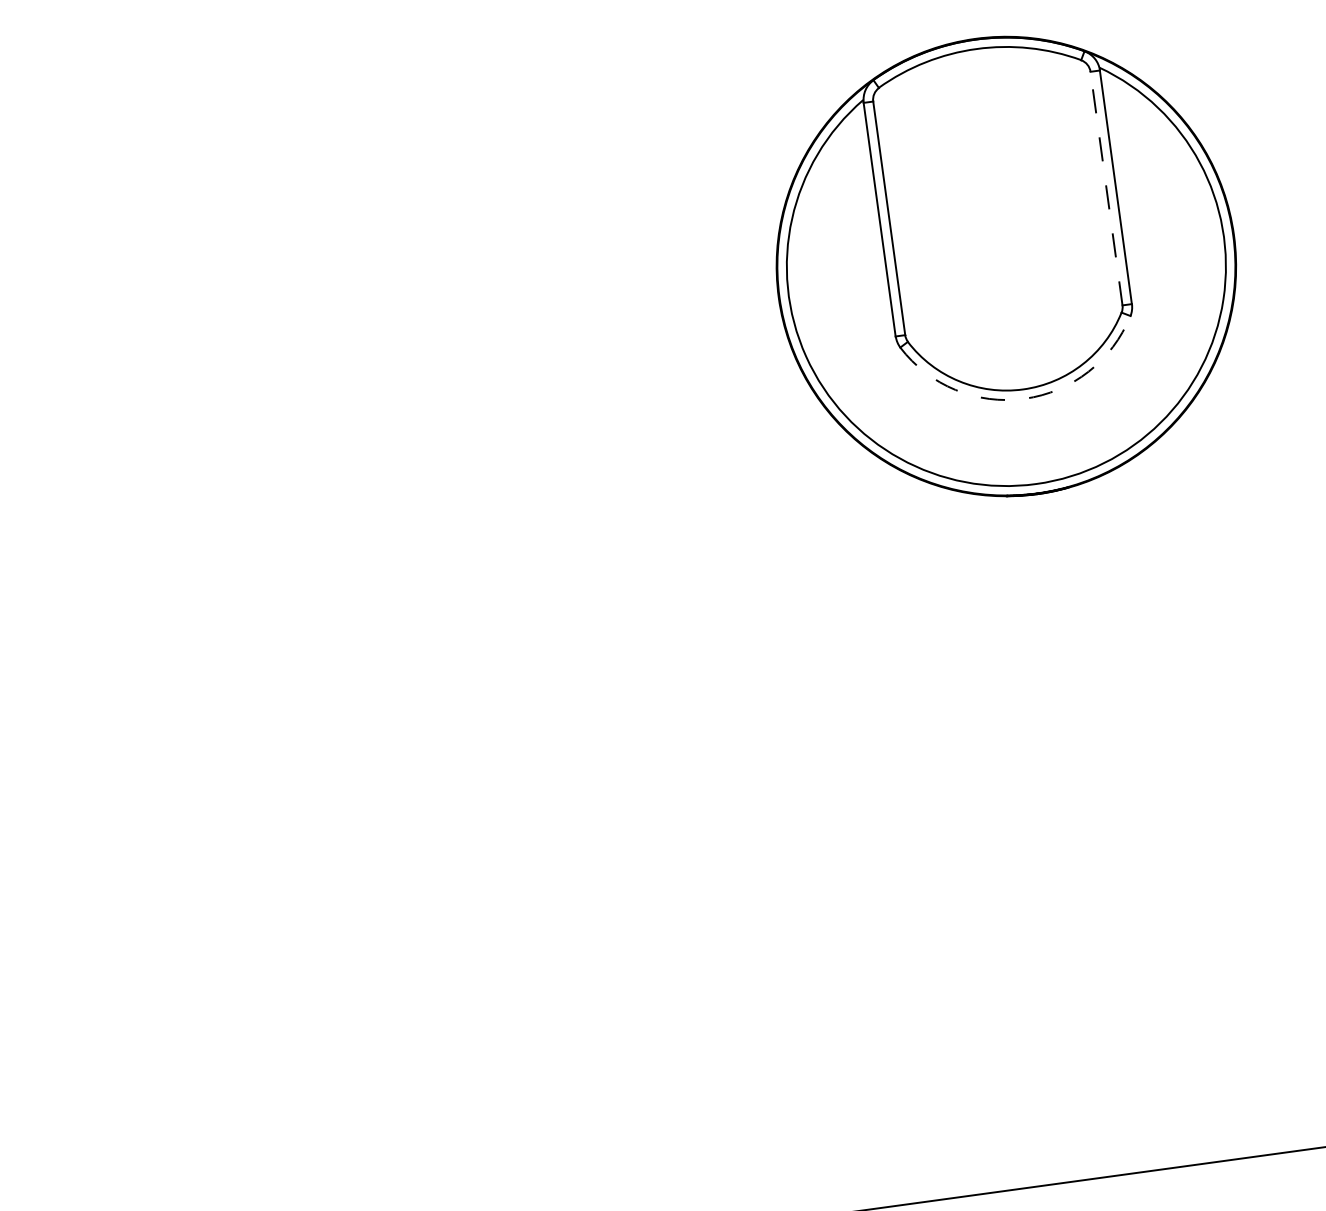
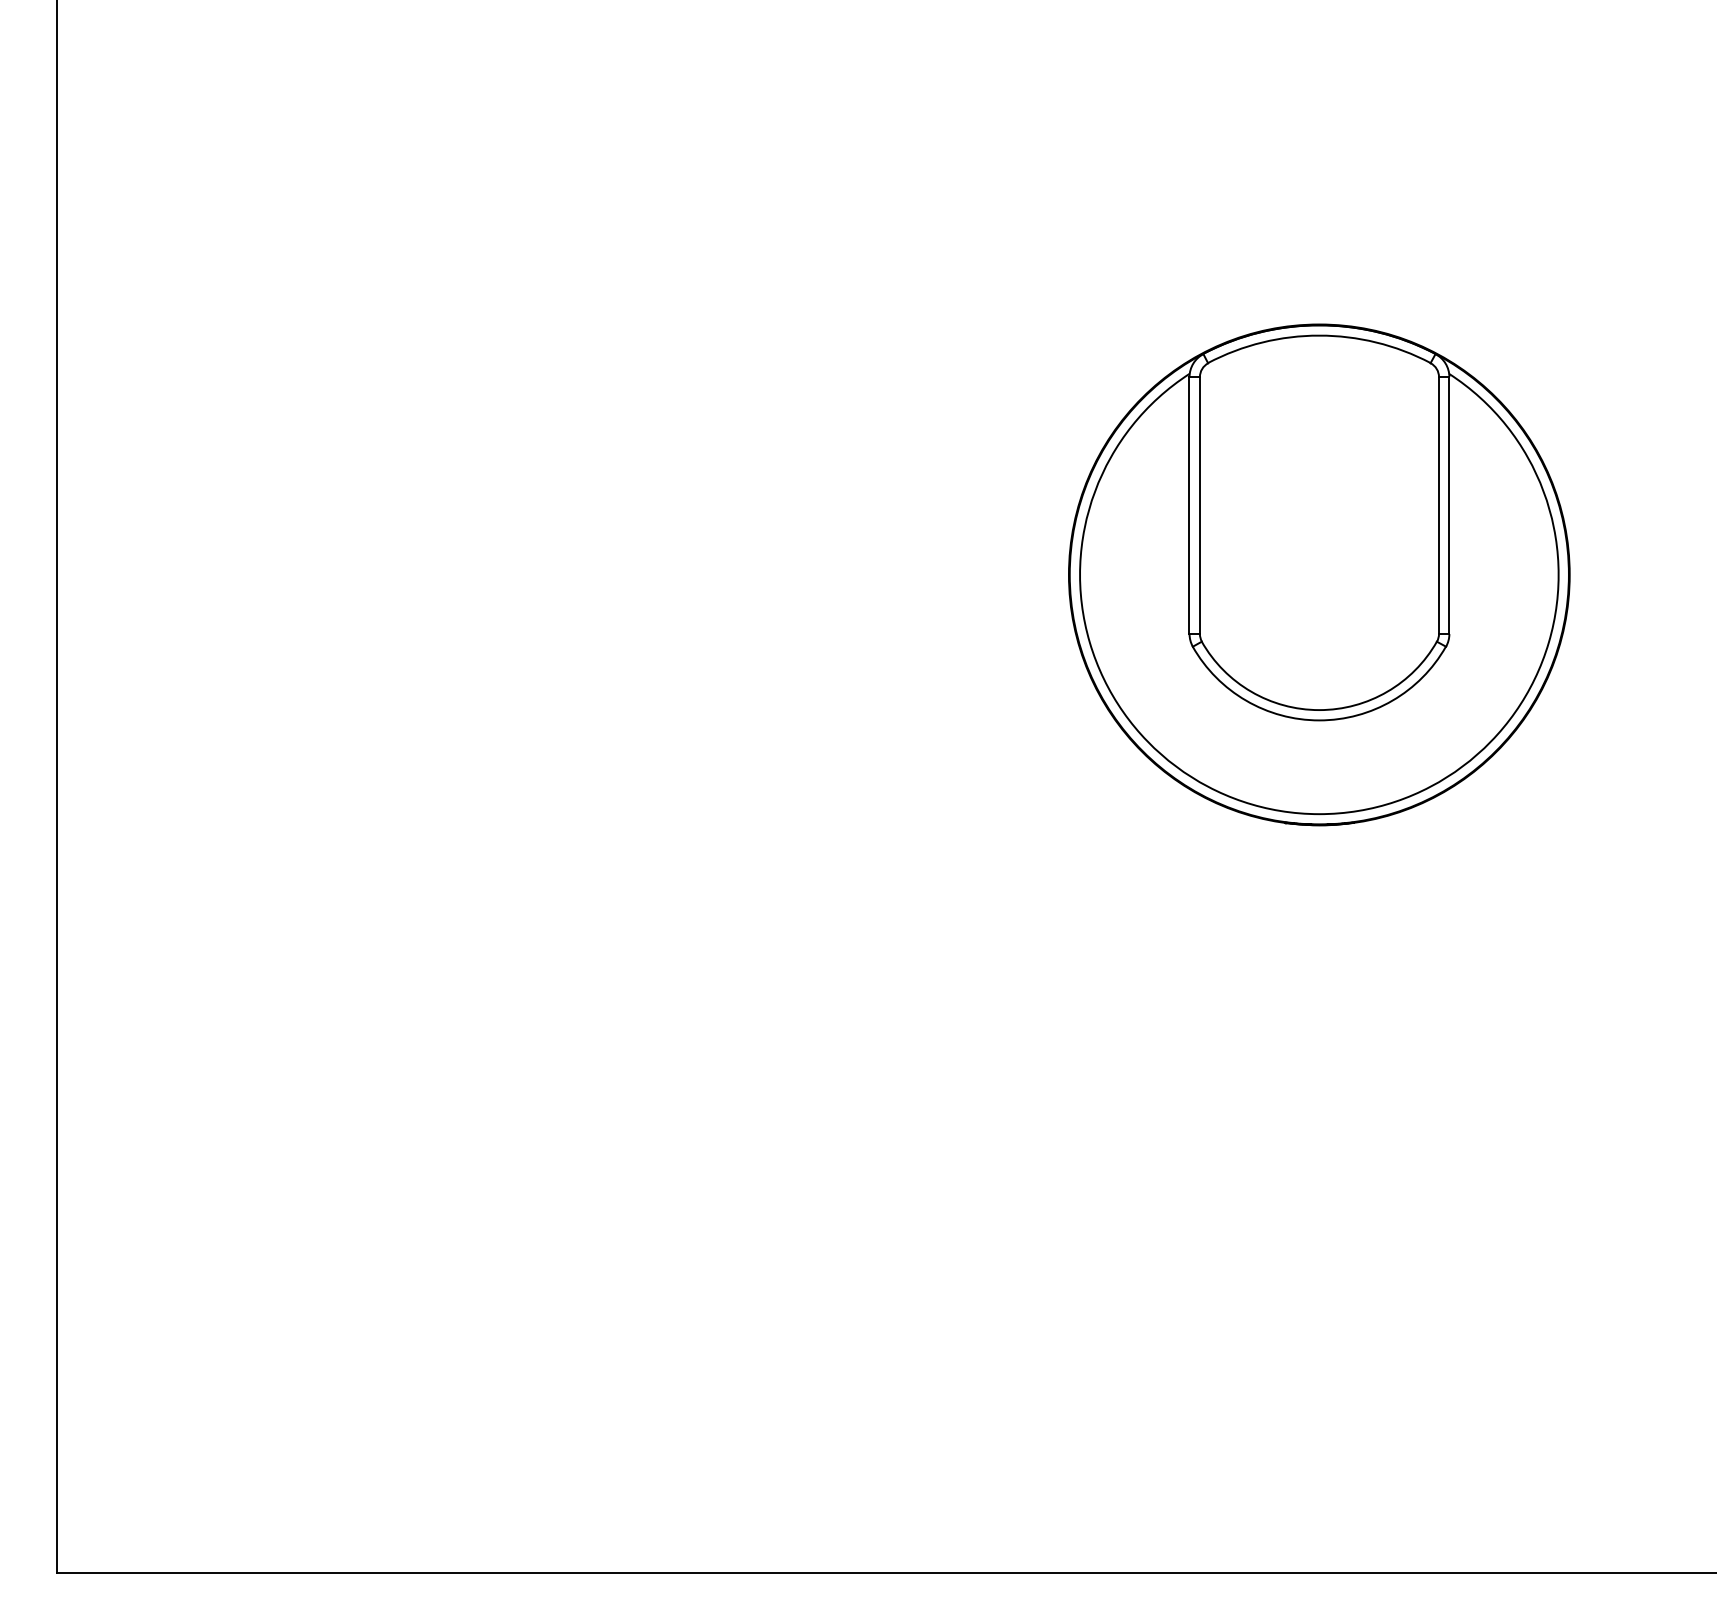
line: (1106, 188) -> (1438, 505), dashed -> solid
arc: (1024, 398) -> (1319, 720), dashed -> solid

